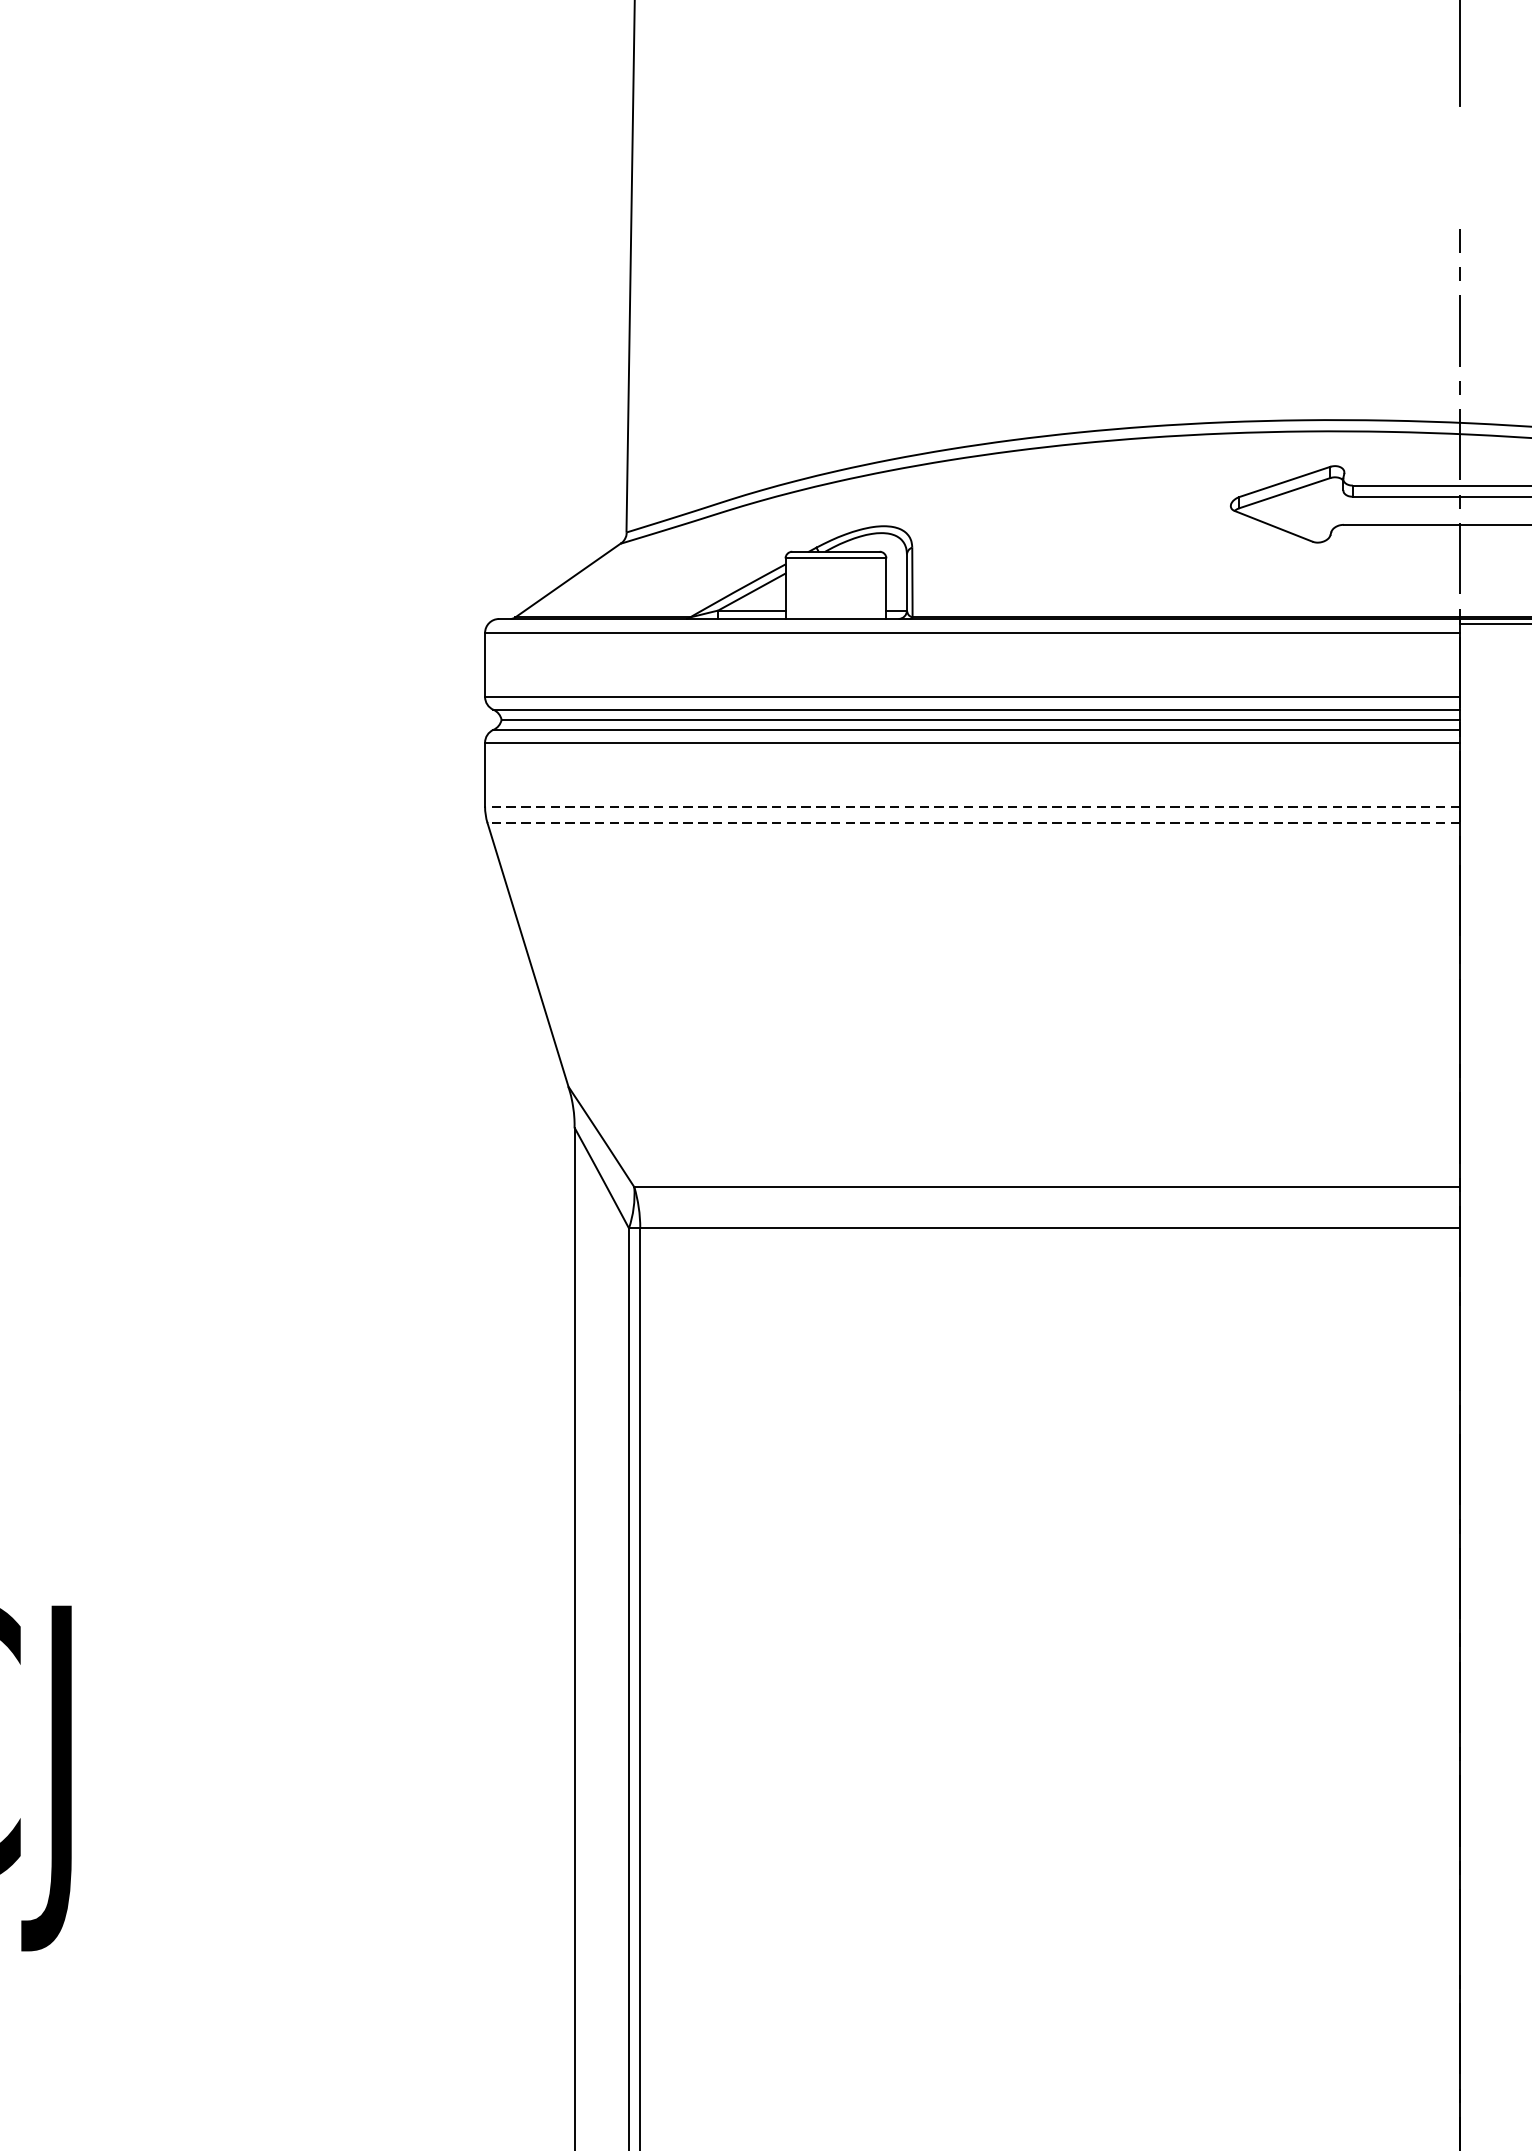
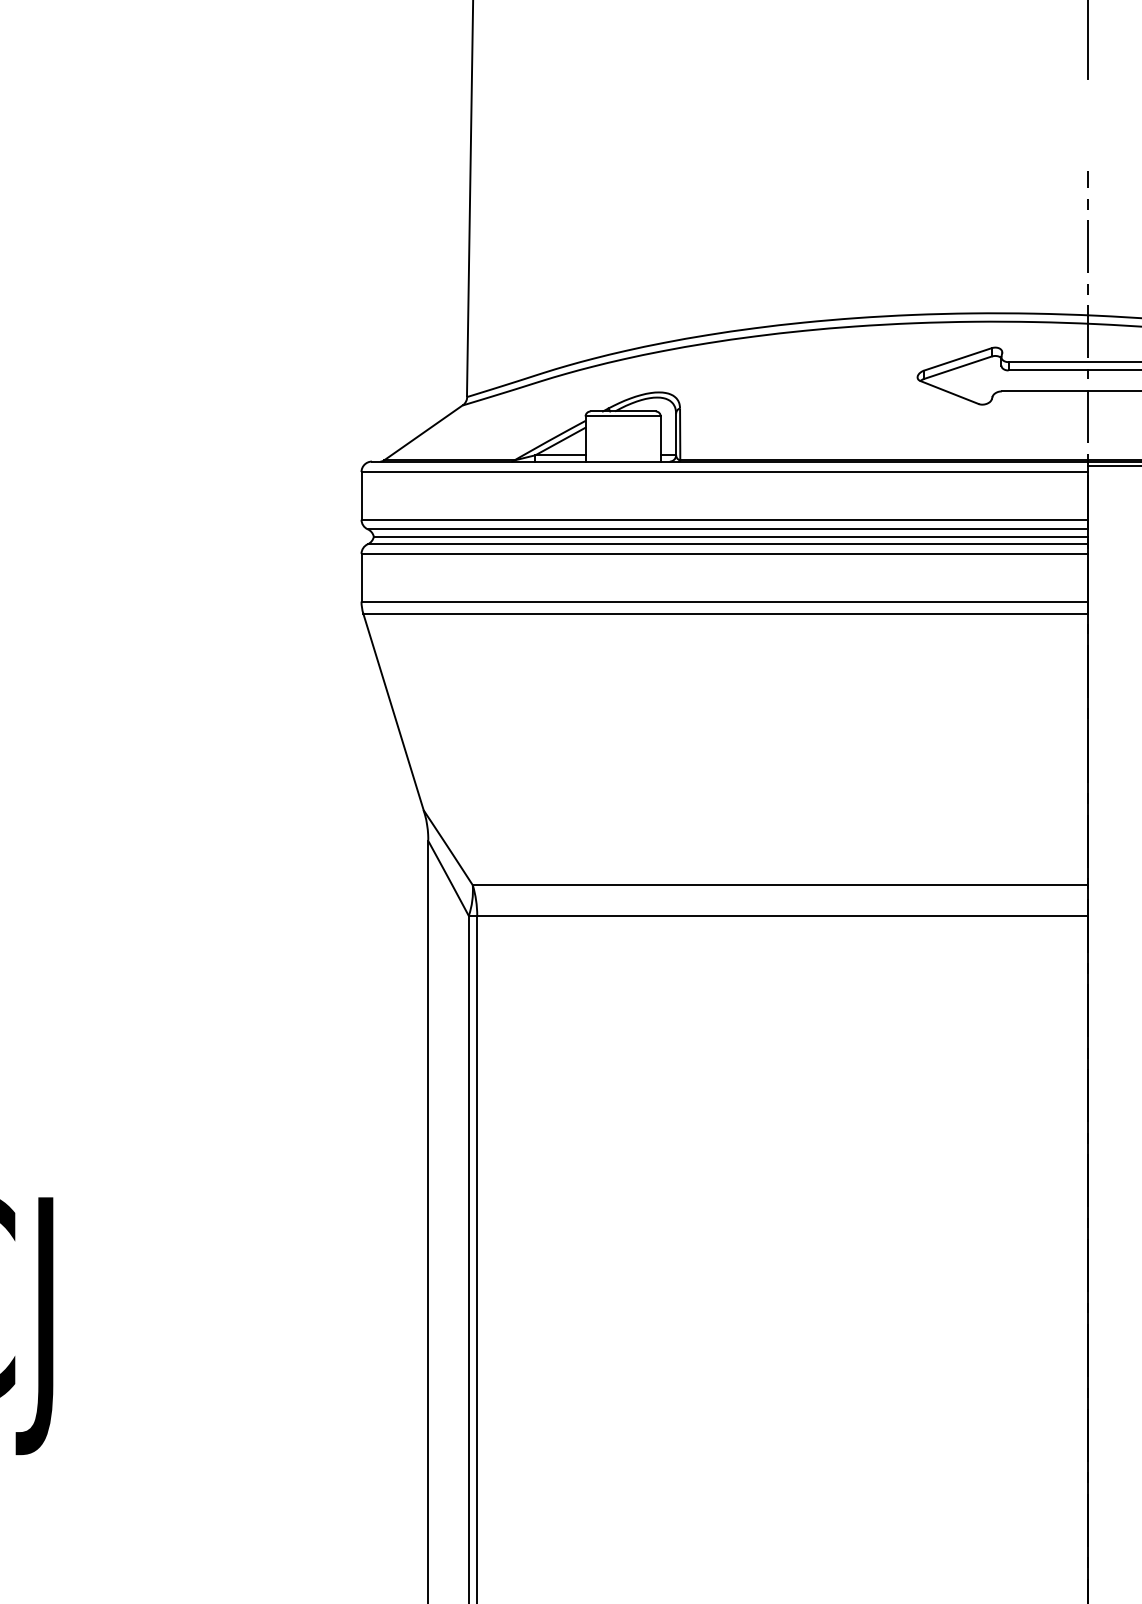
line: (971, 806) -> (724, 601), dashed -> solid
line: (973, 822) -> (725, 613), dashed -> solid

